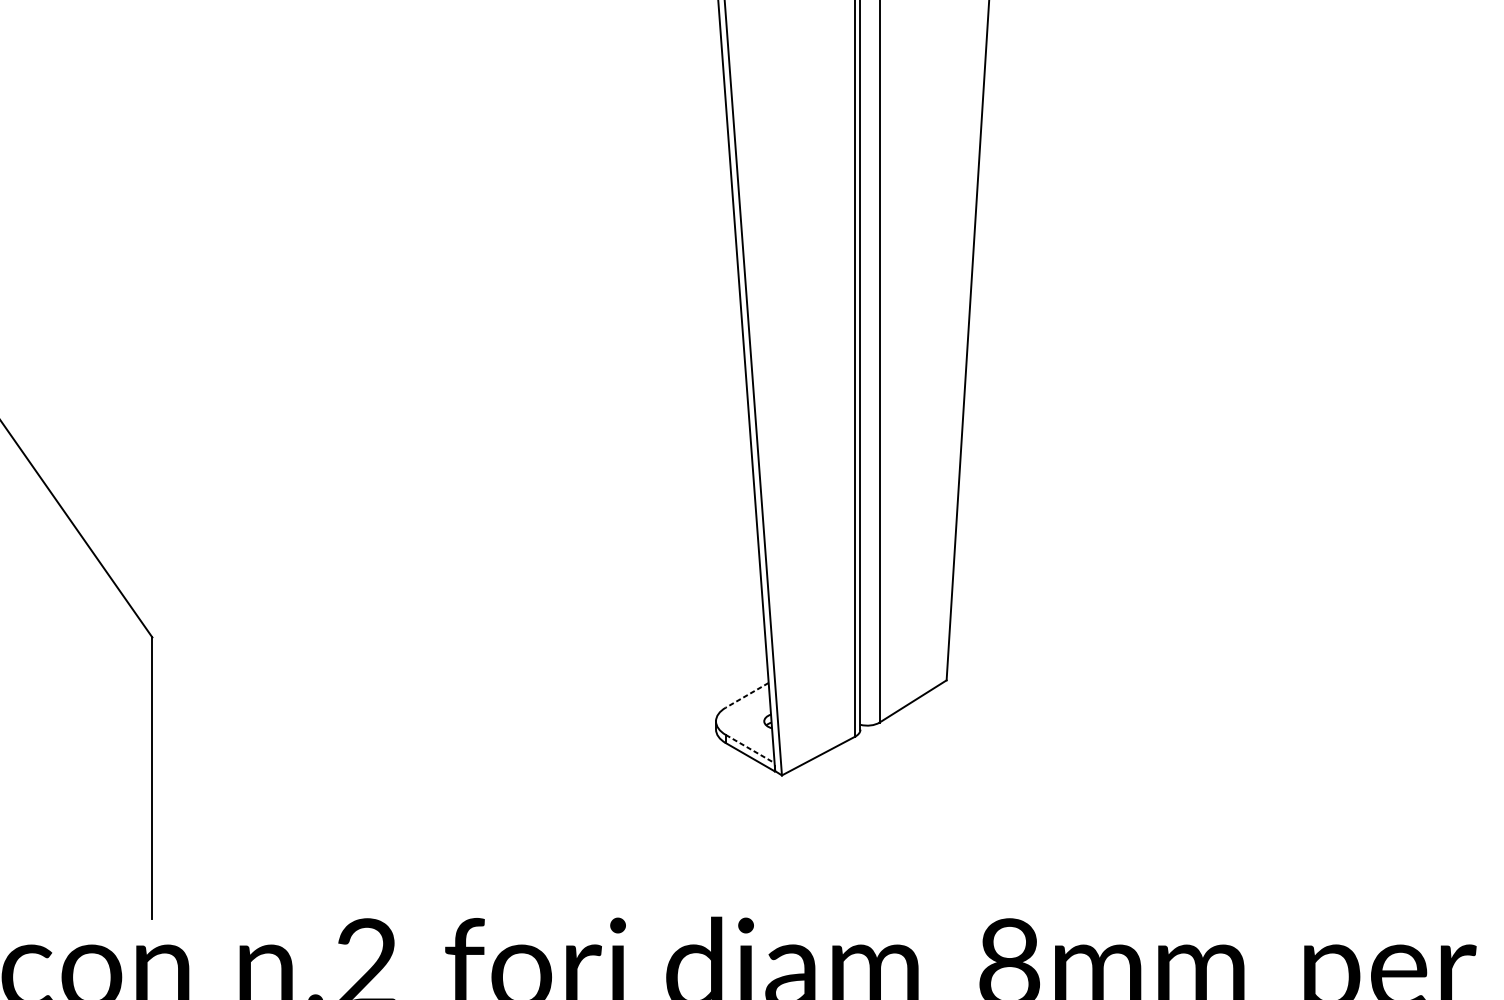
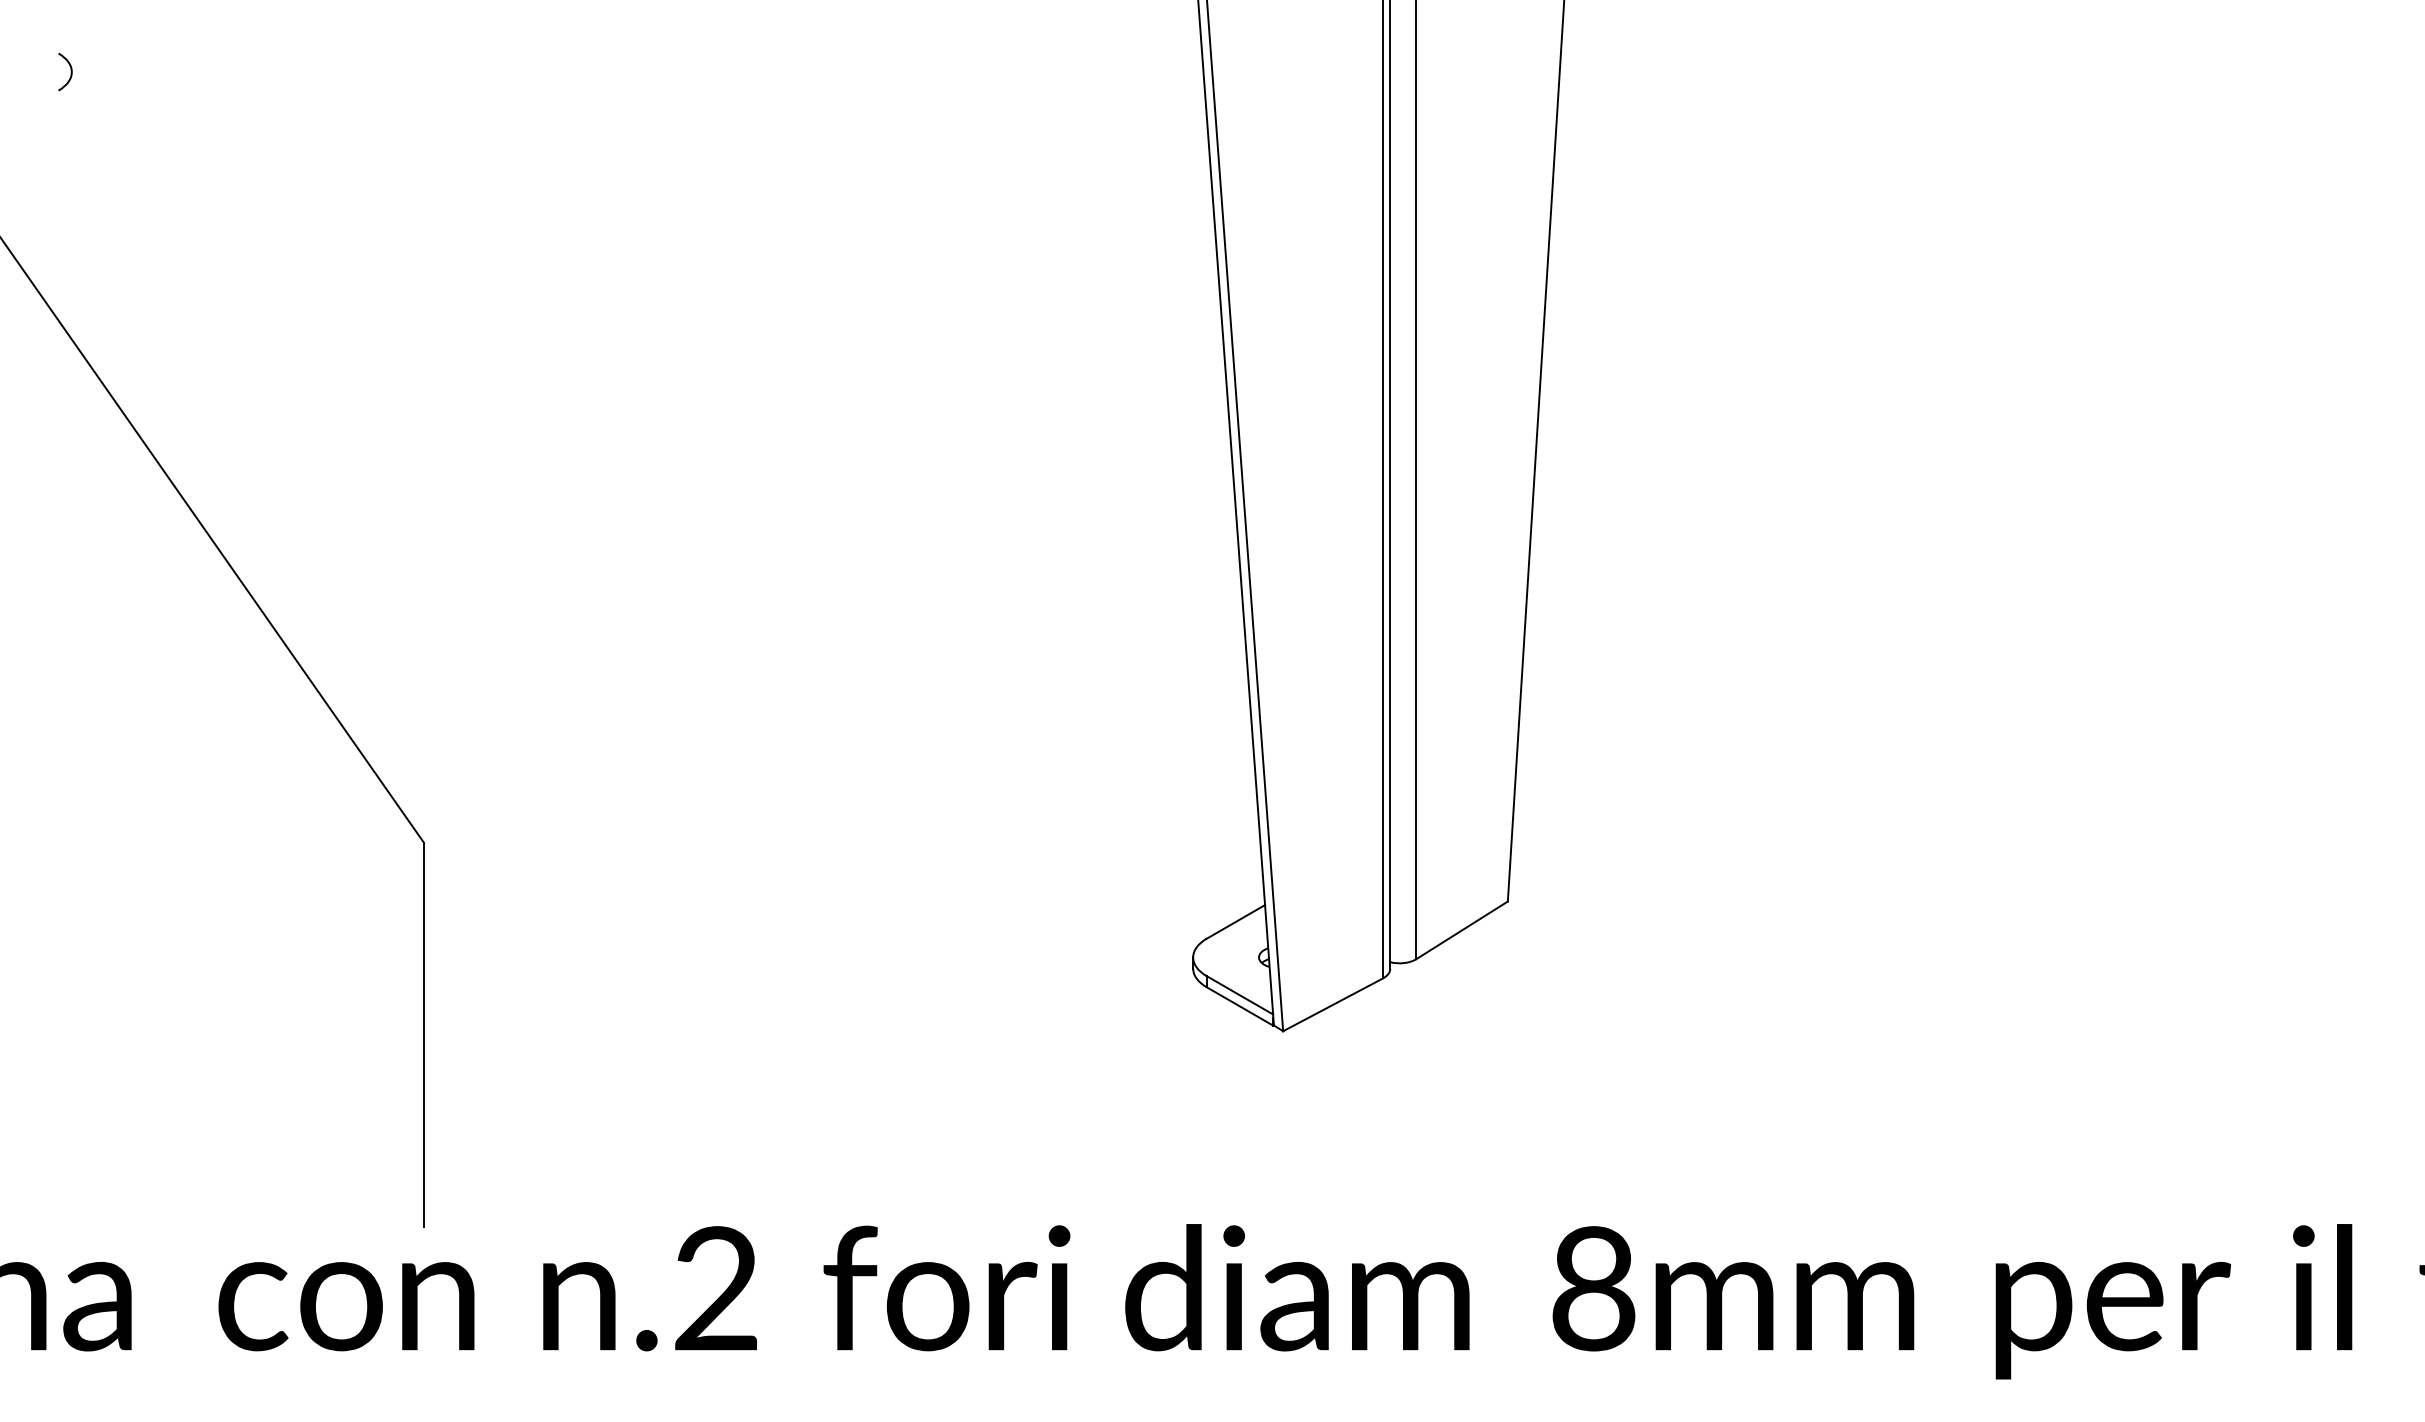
line: (747, 694) -> (1235, 921), dashed -> solid
line: (750, 749) -> (1240, 995), dashed -> solid

